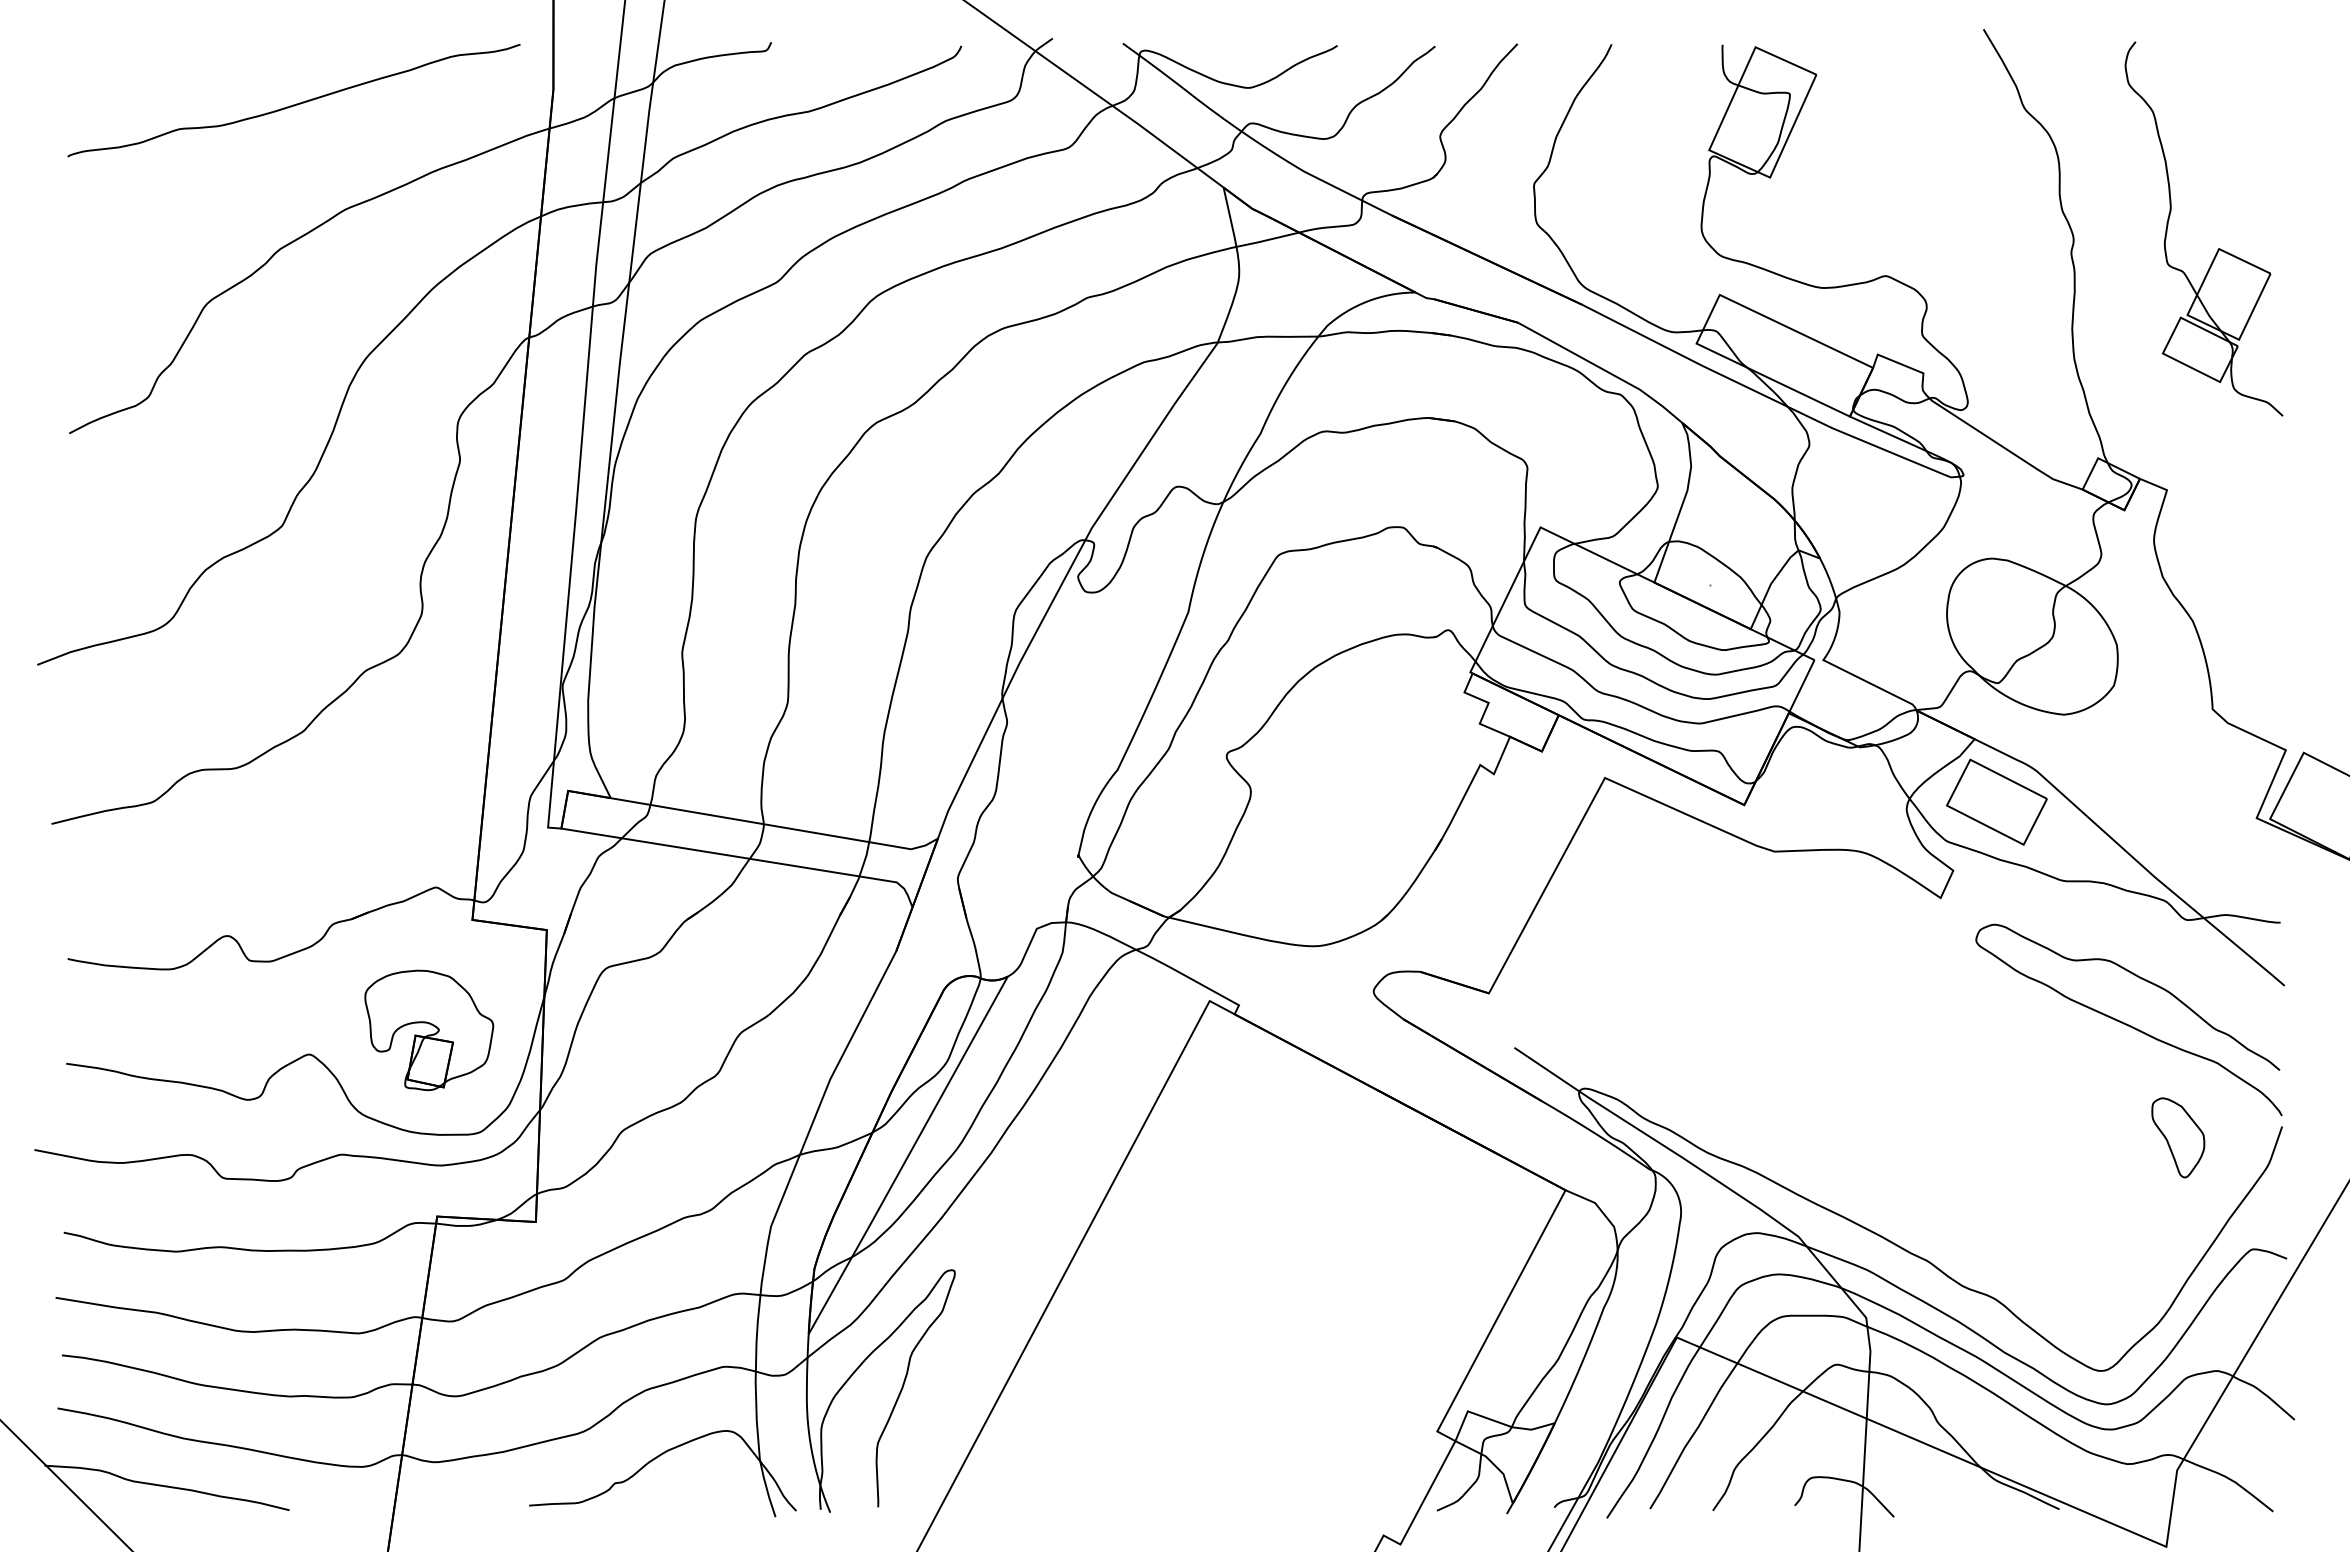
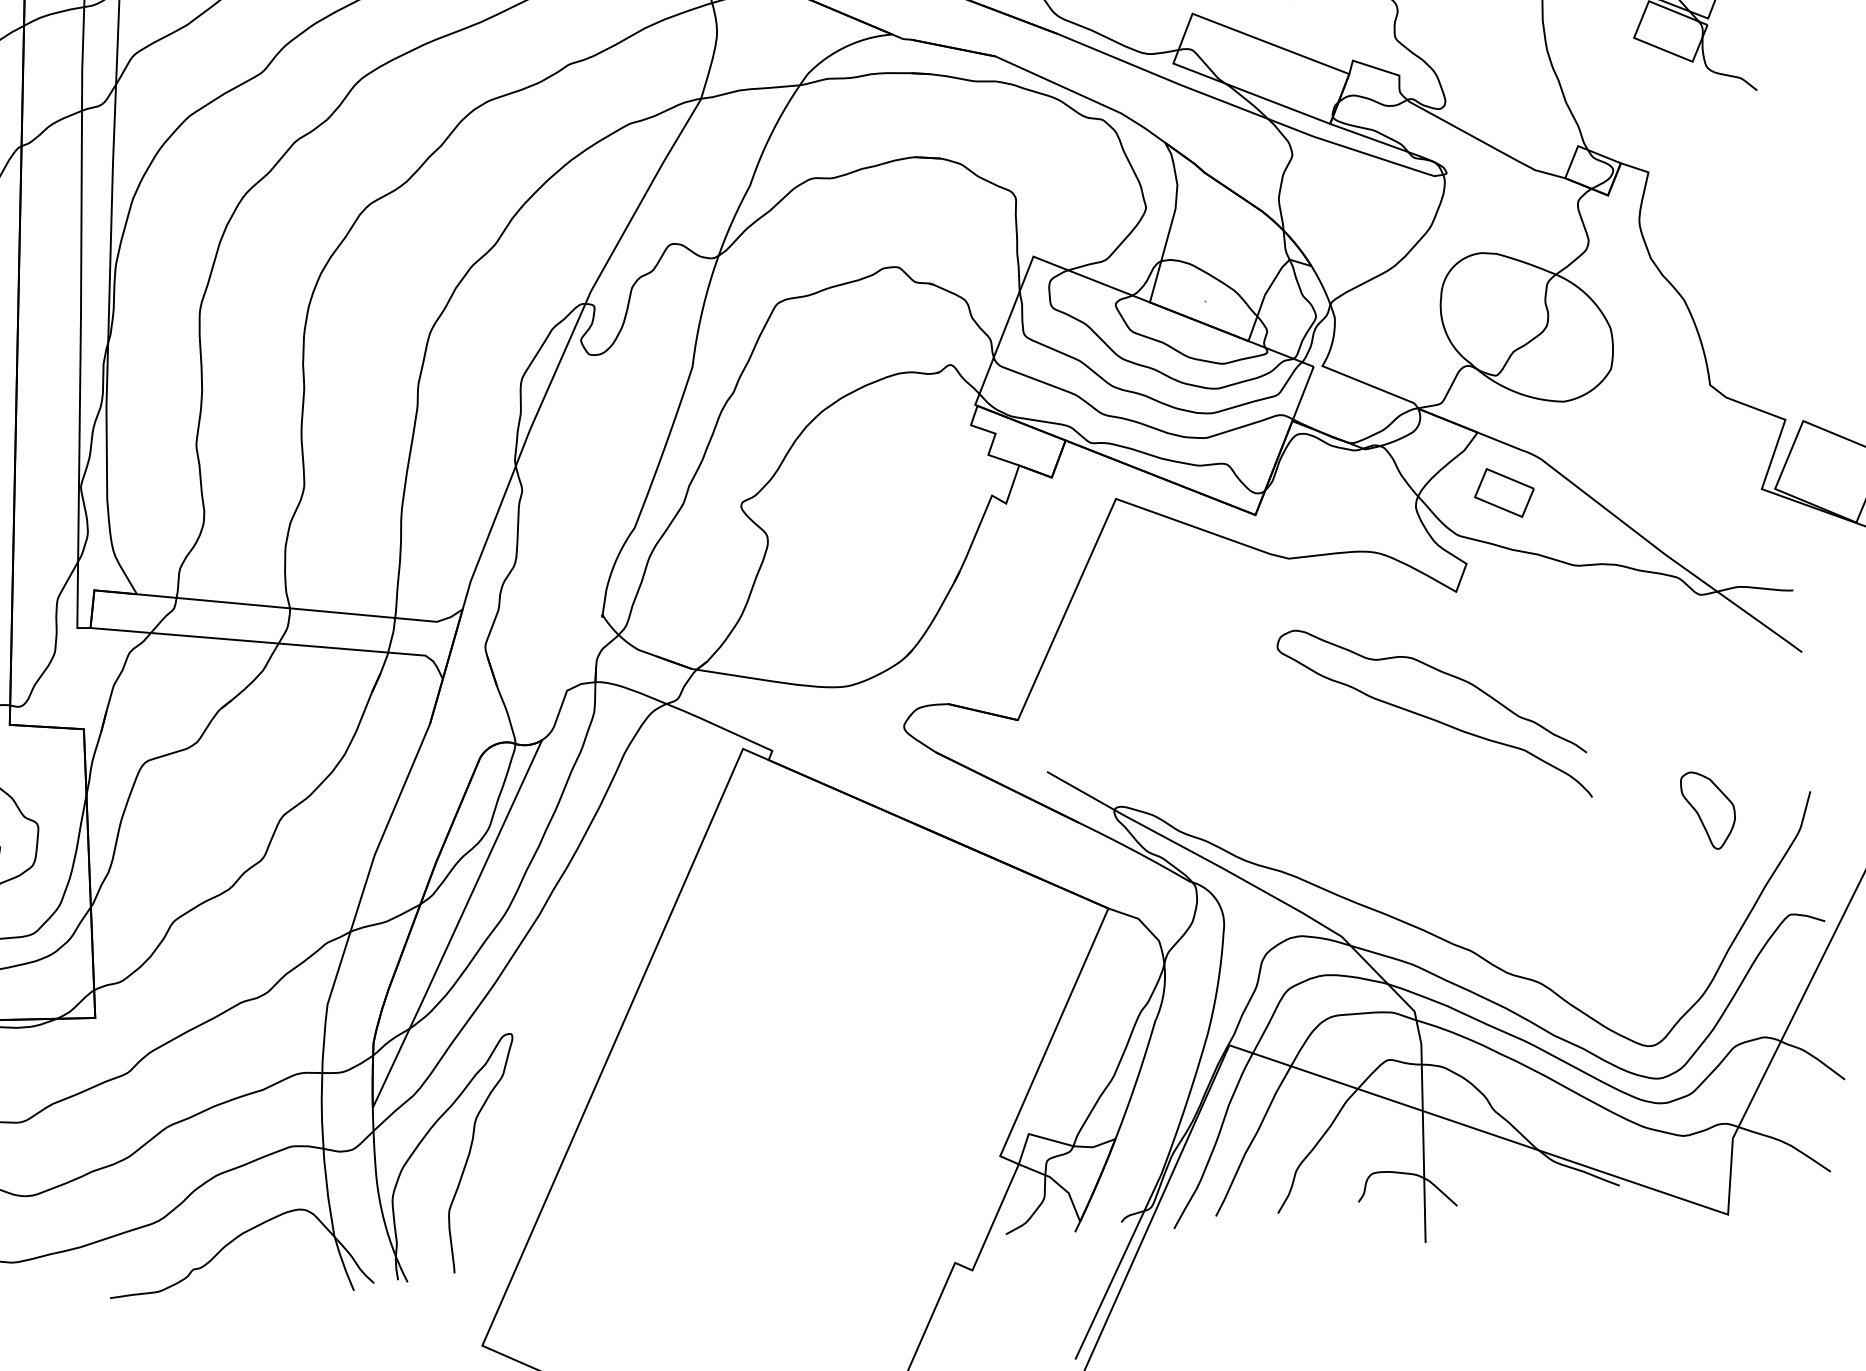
part: (1996, 801) -> (1503, 492), size x0.6
curve: (2126, 1023) -> (1432, 718), moved

